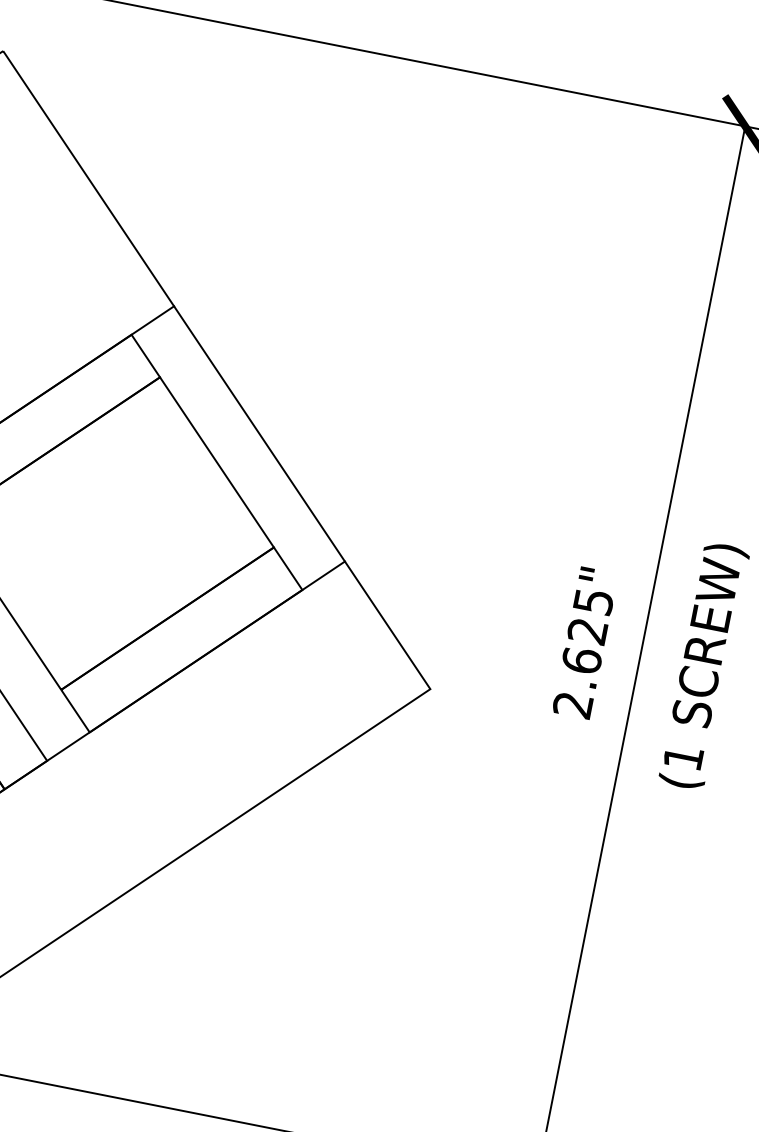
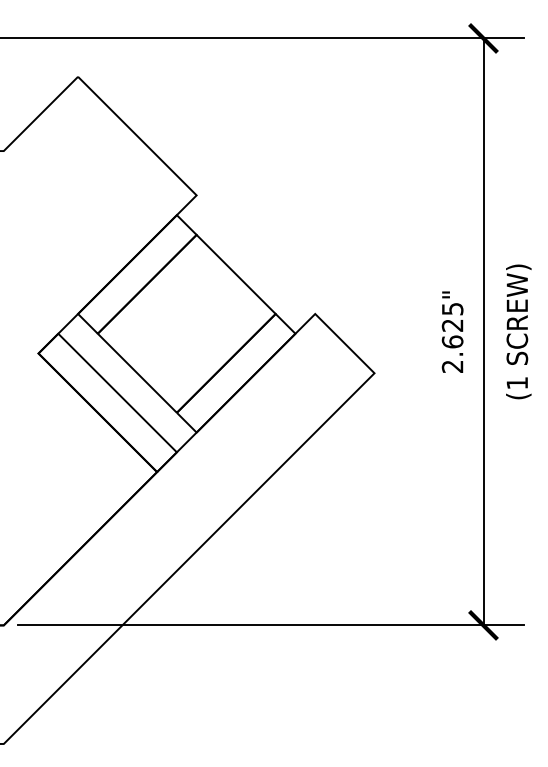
line: (258, 433) -> (255, 254), removed

